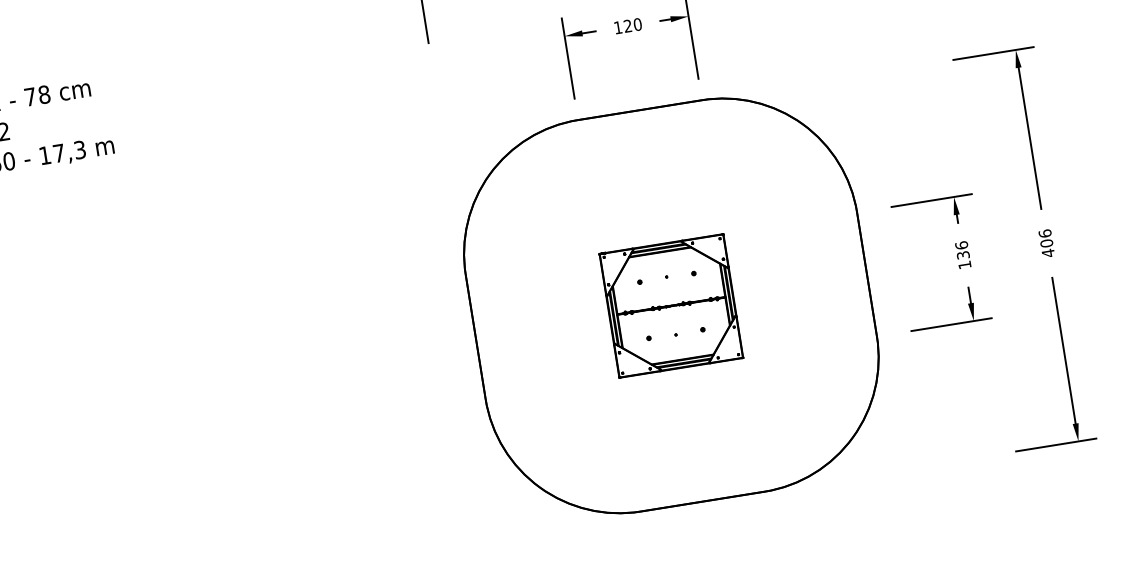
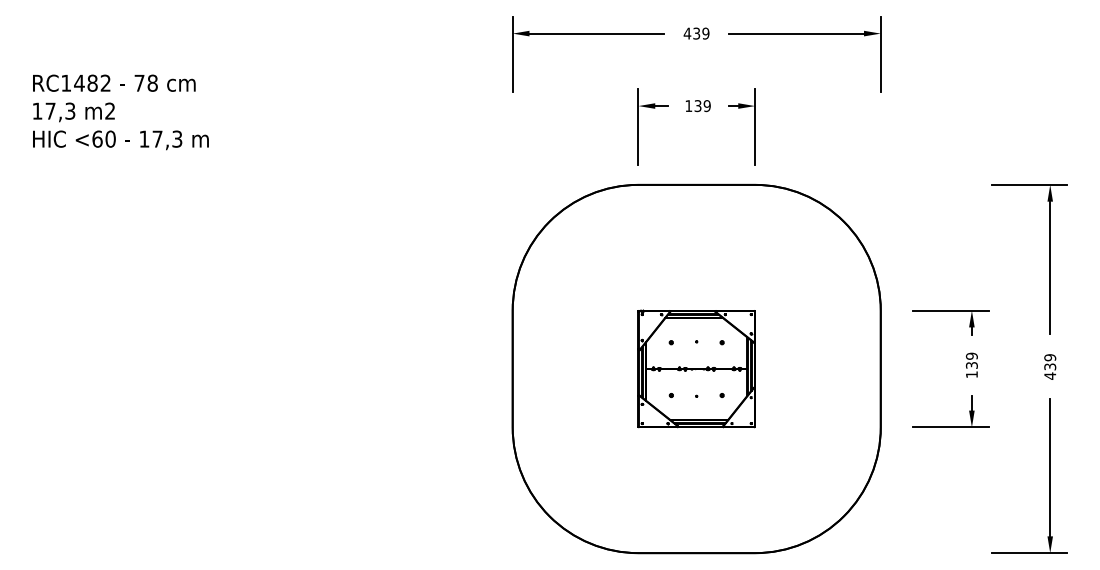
text: (632, 25) -> (702, 106), 120 -> 139
text: (1046, 238) -> (1050, 362), 406 -> 439
text: (961, 244) -> (971, 355), 136 -> 139

